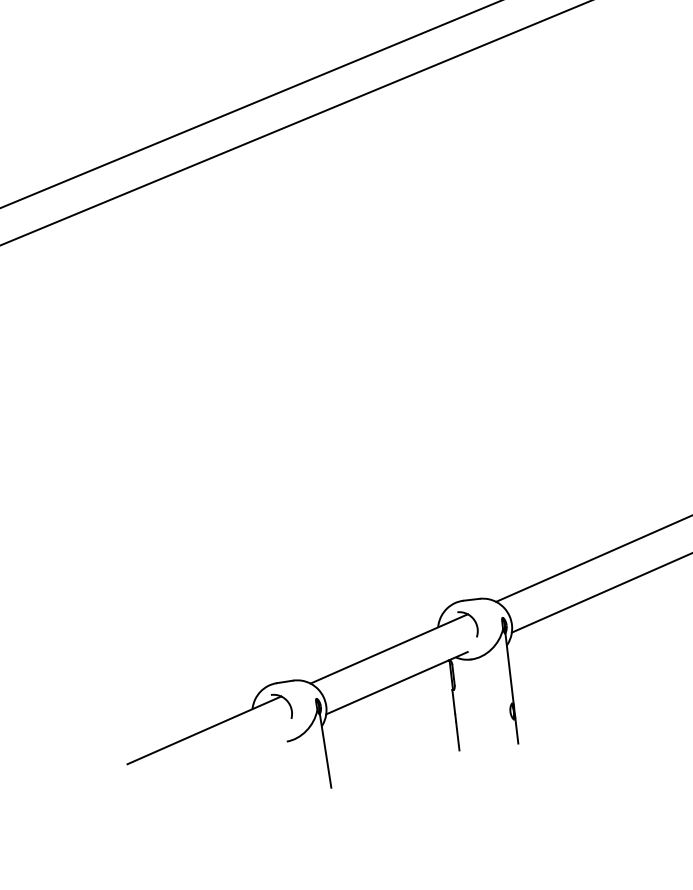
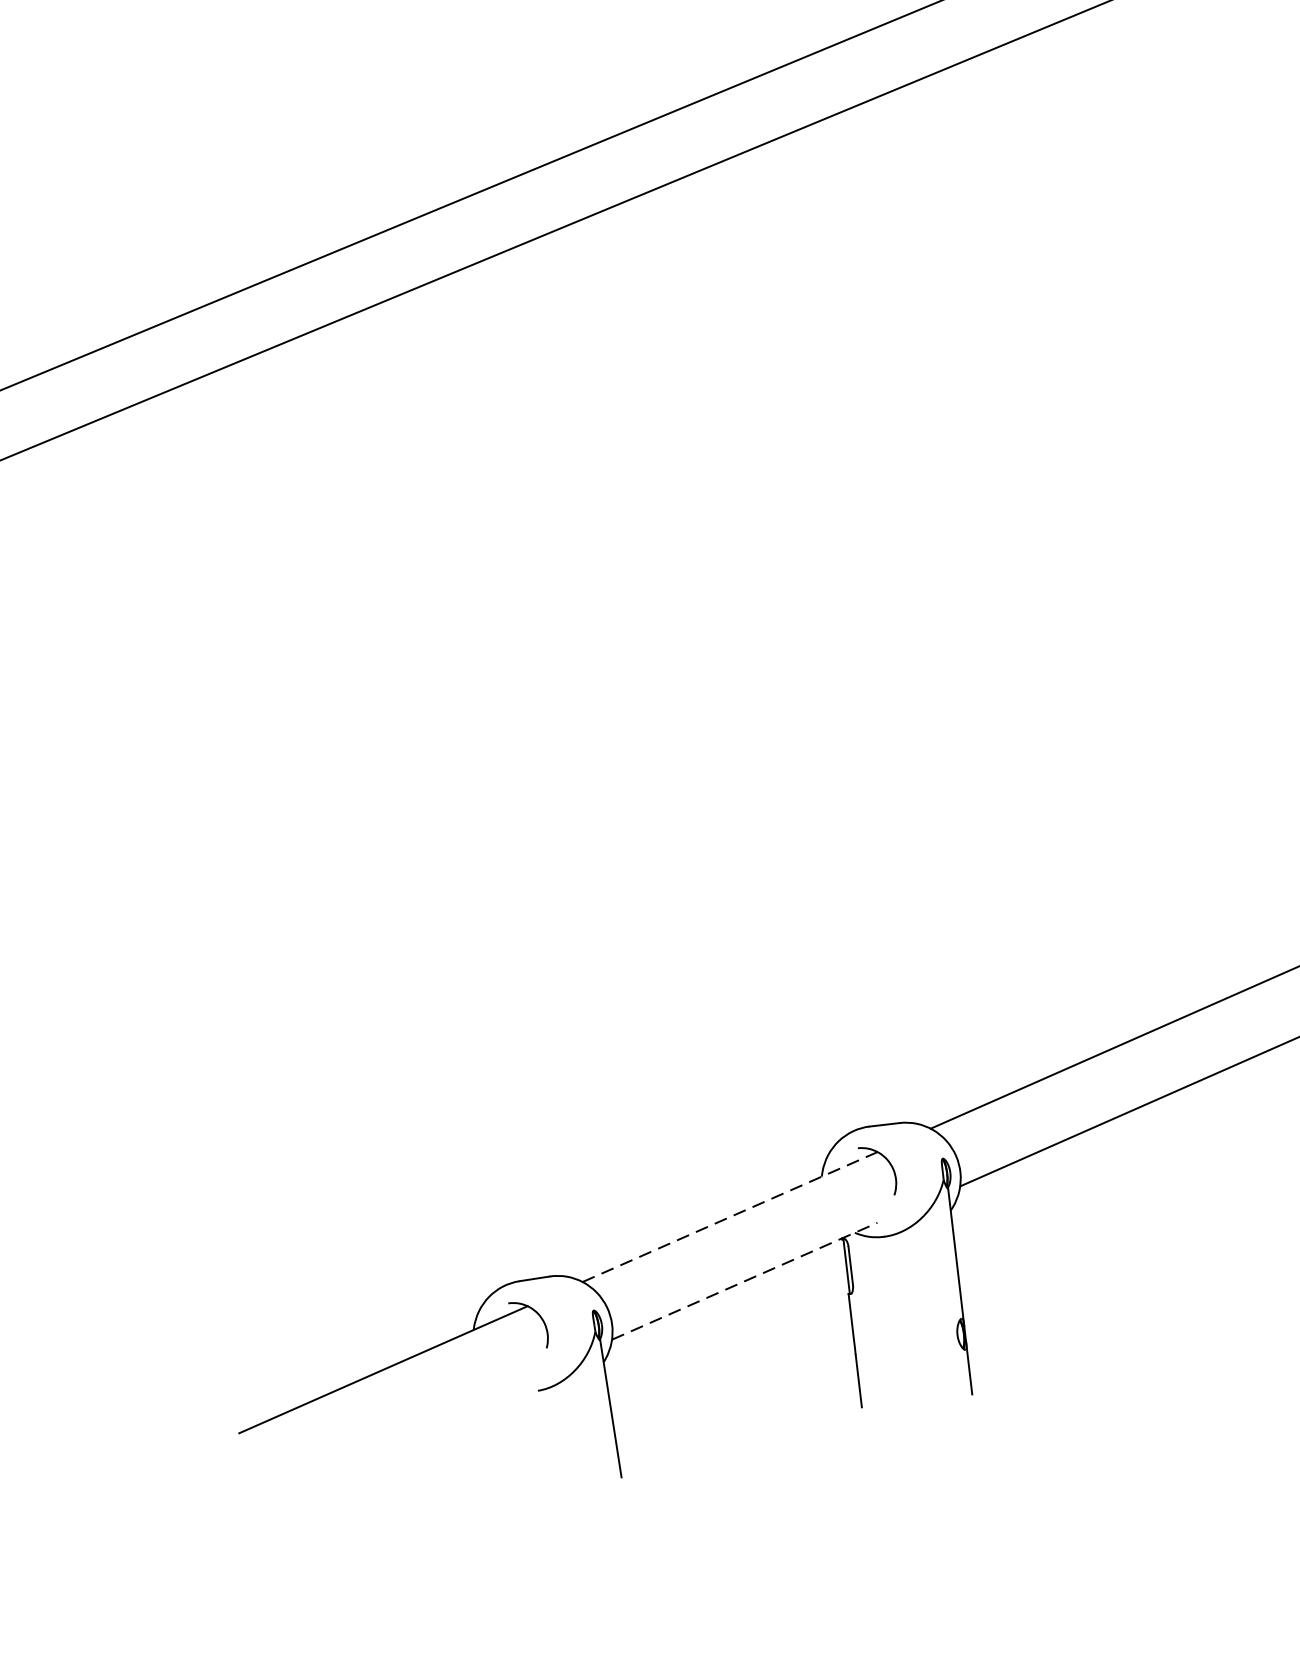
line: (389, 648) -> (730, 1216), solid -> dashed
line: (397, 683) -> (745, 1281), solid -> dashed

